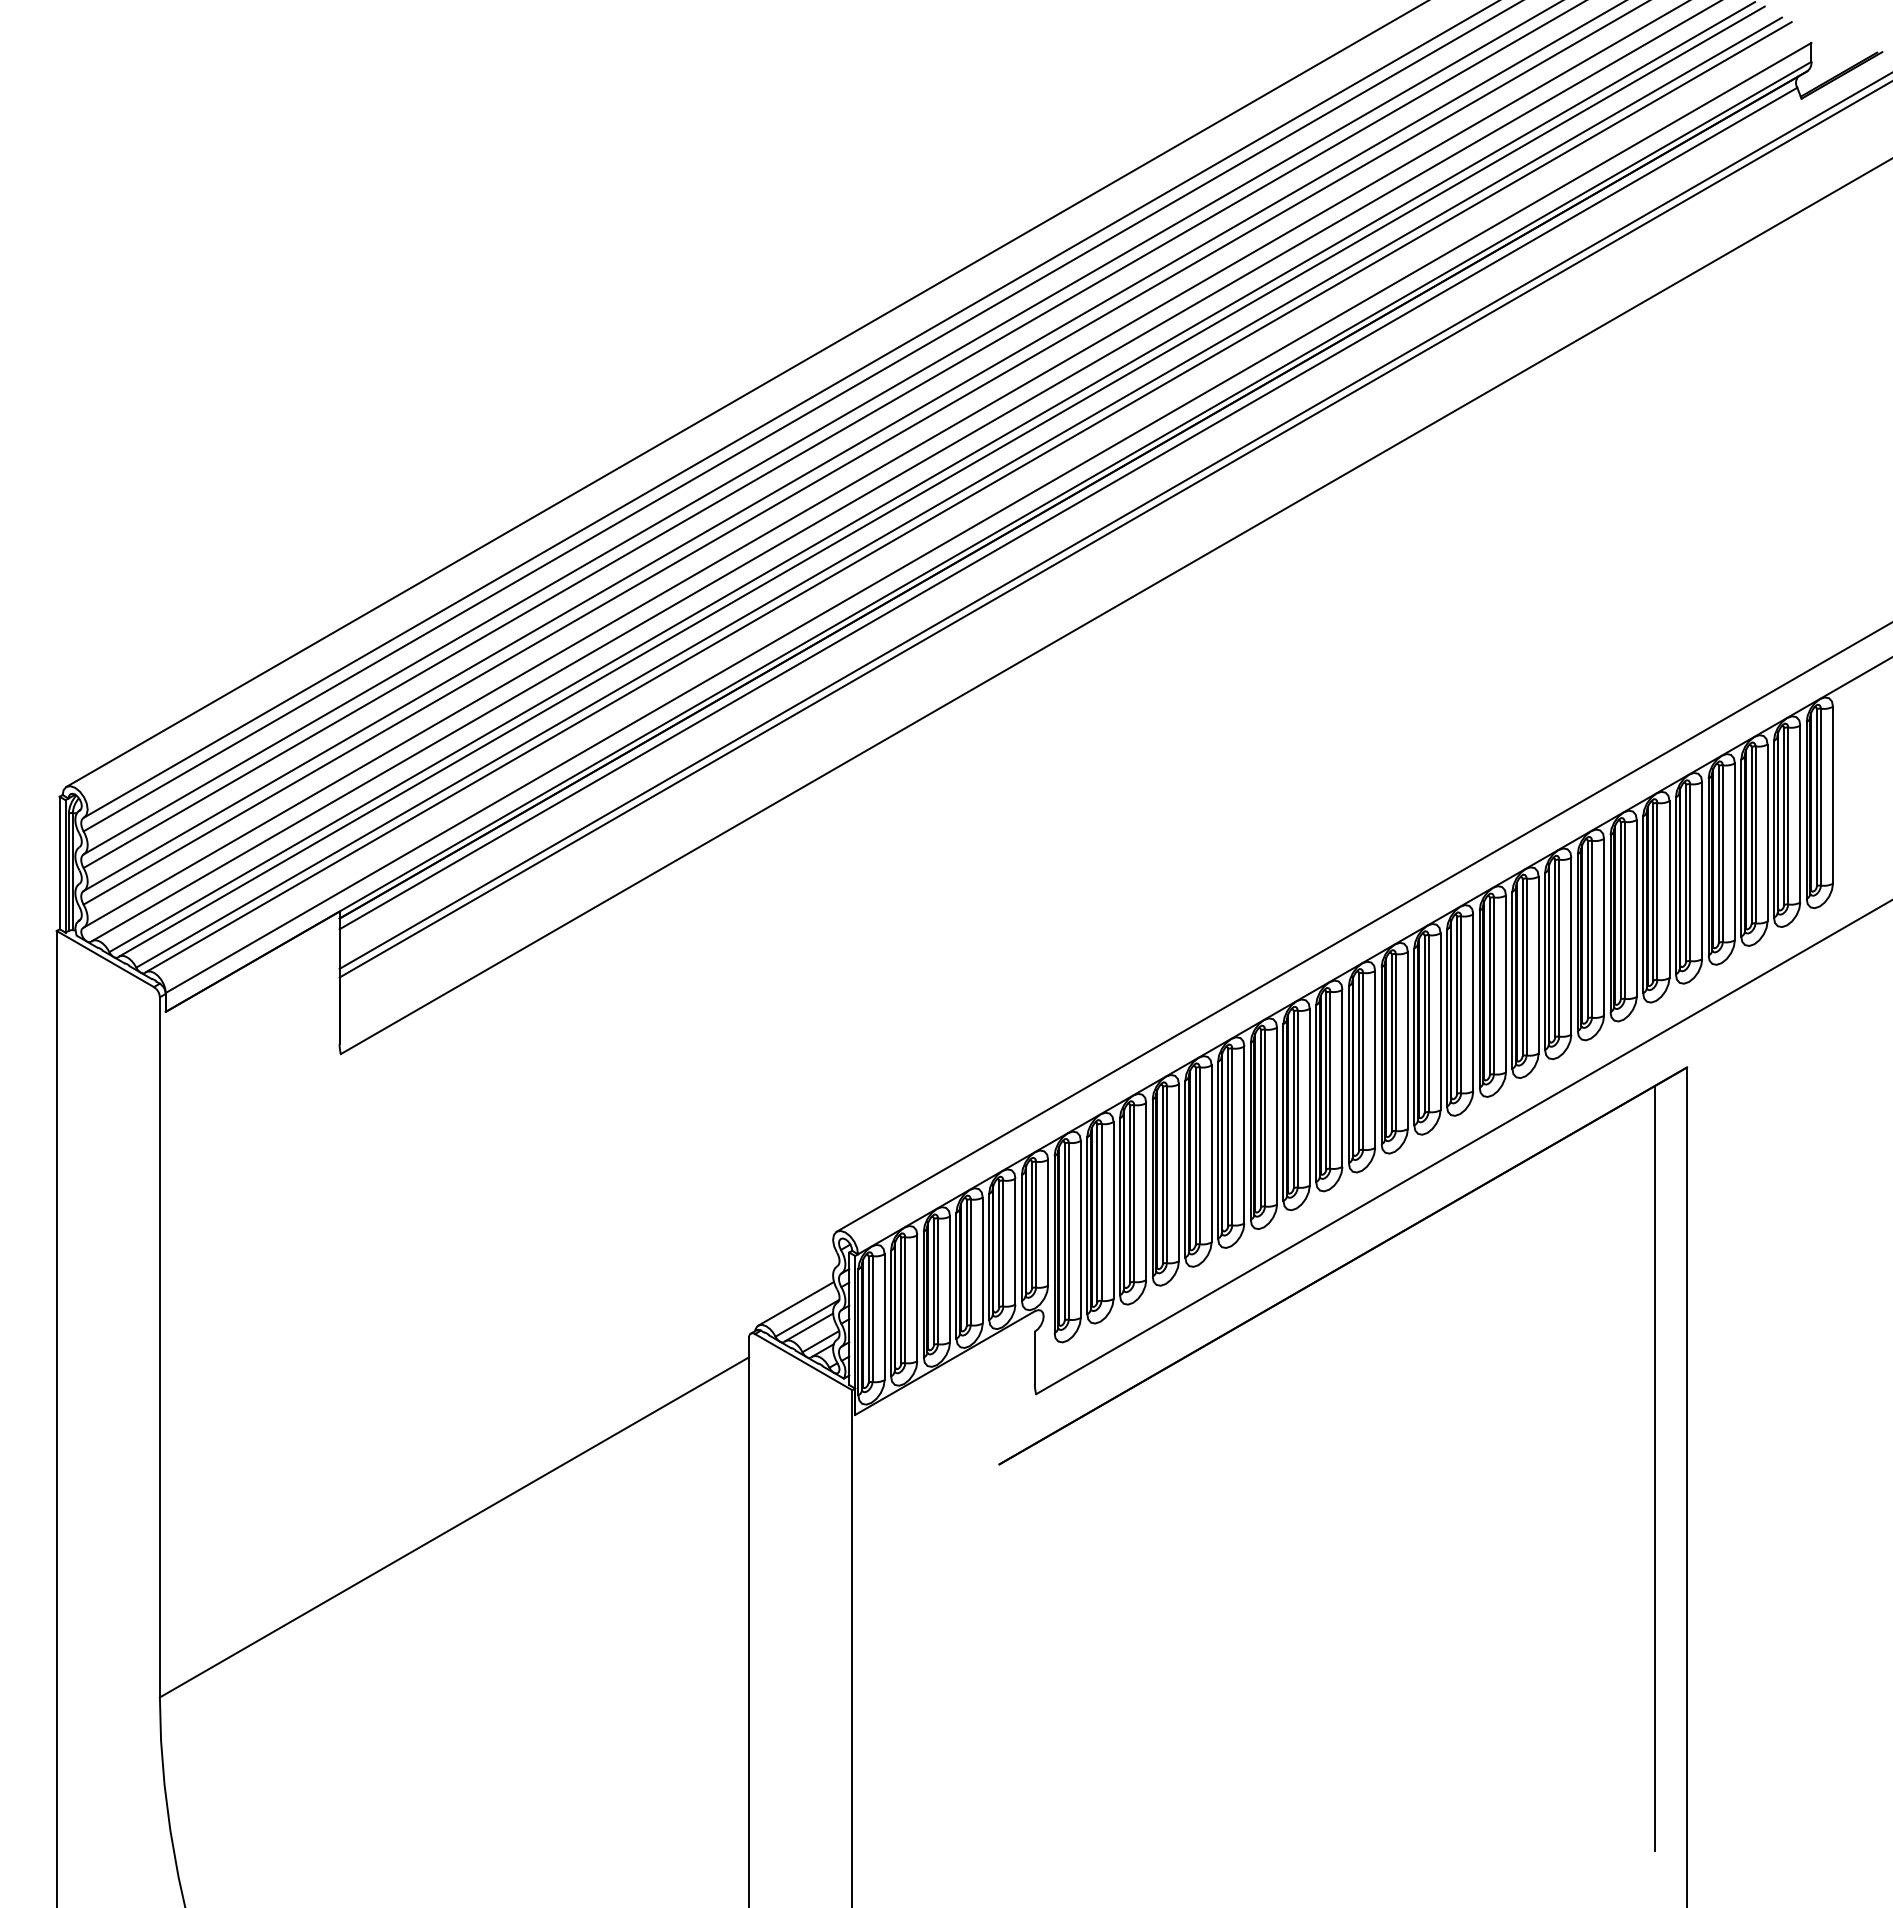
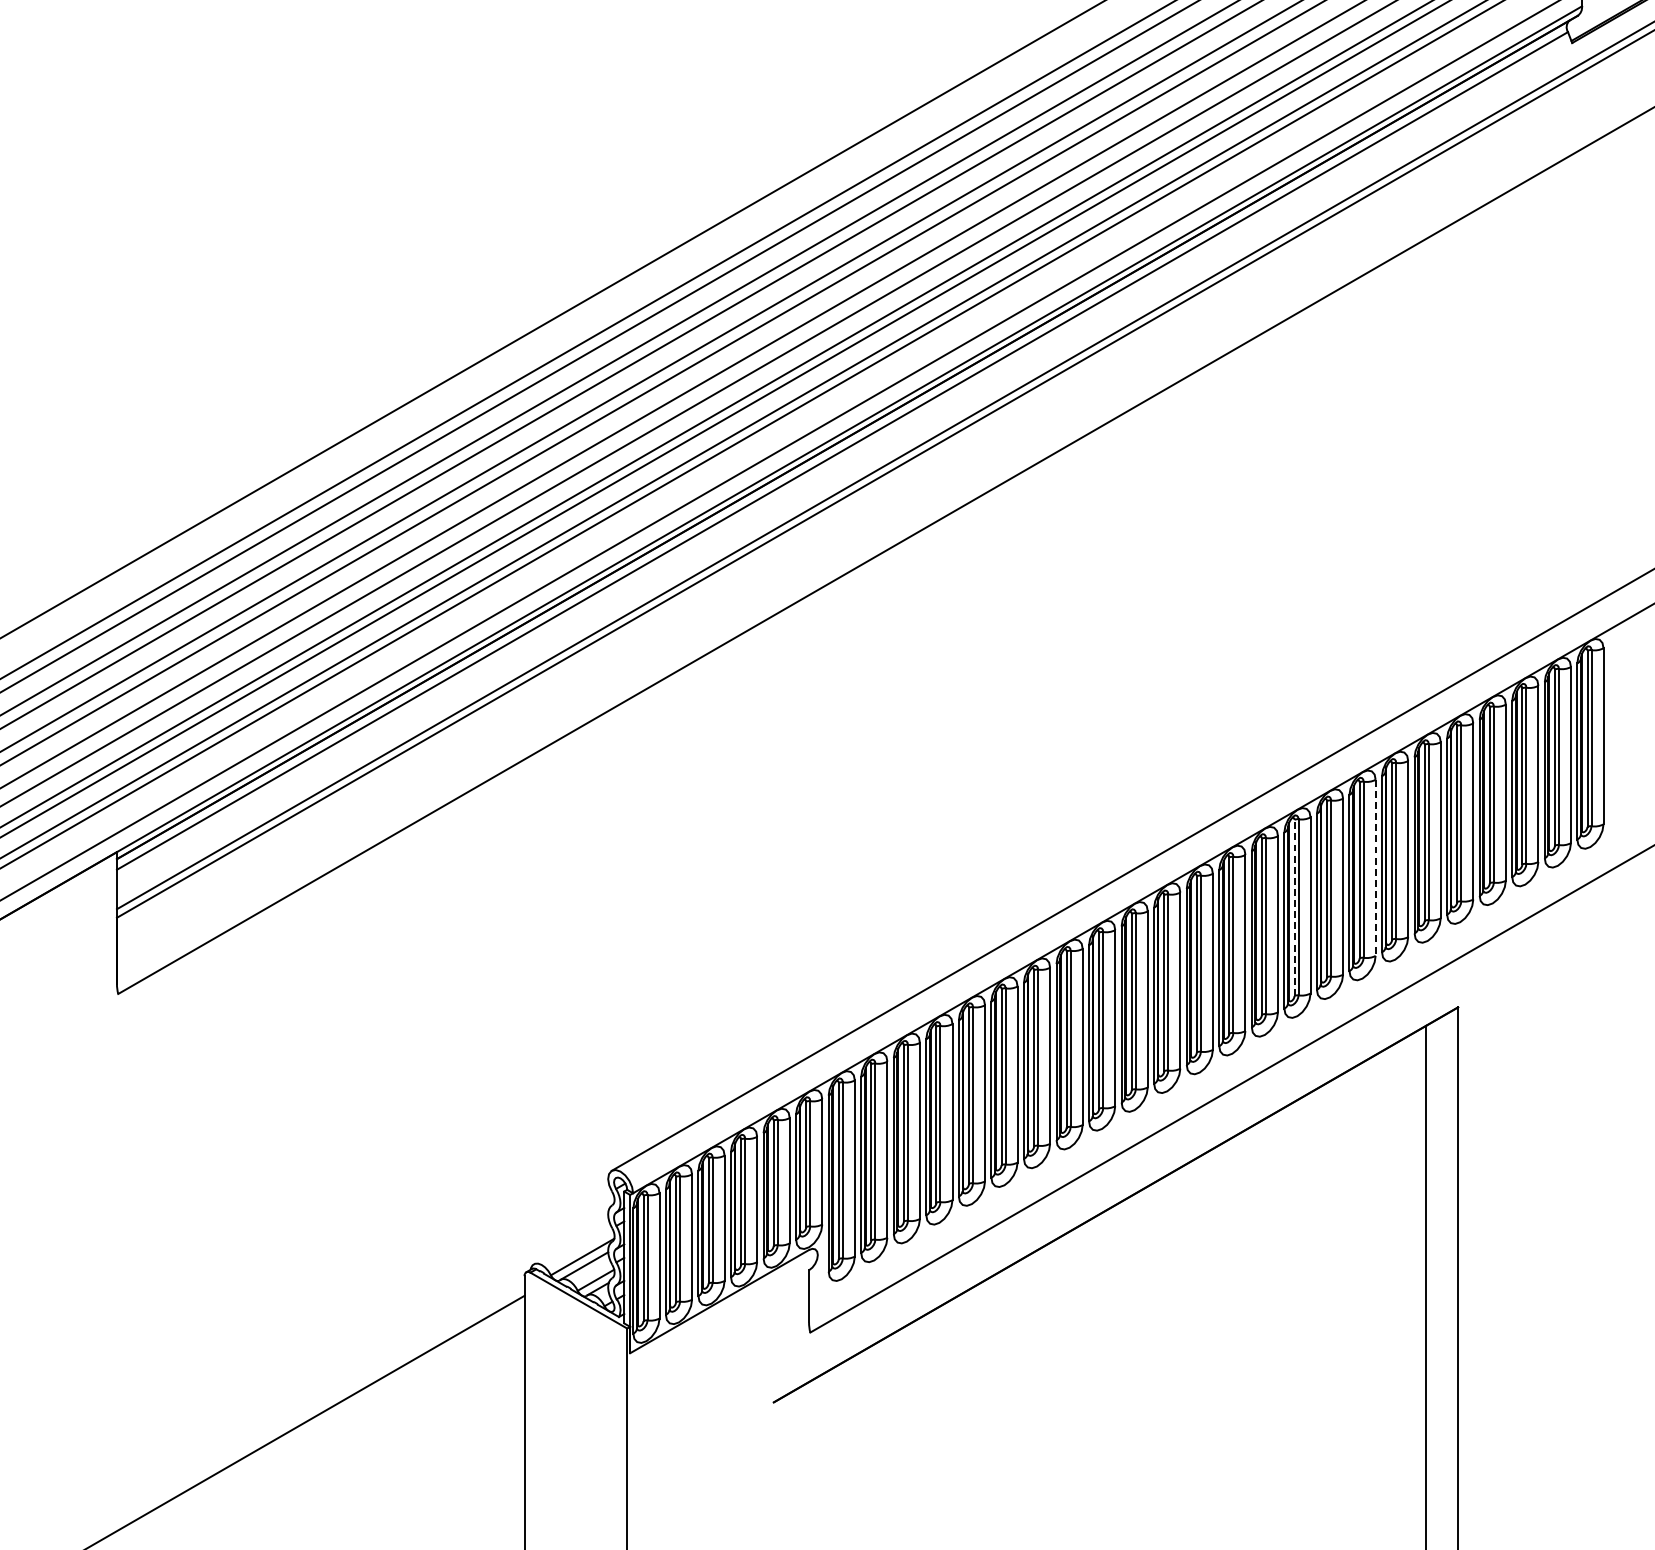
line: (1604, 927) -> (1376, 867), solid -> dashed
line: (1522, 967) -> (1294, 907), solid -> dashed
line: (796, 1303) -> (571, 1242), removed

